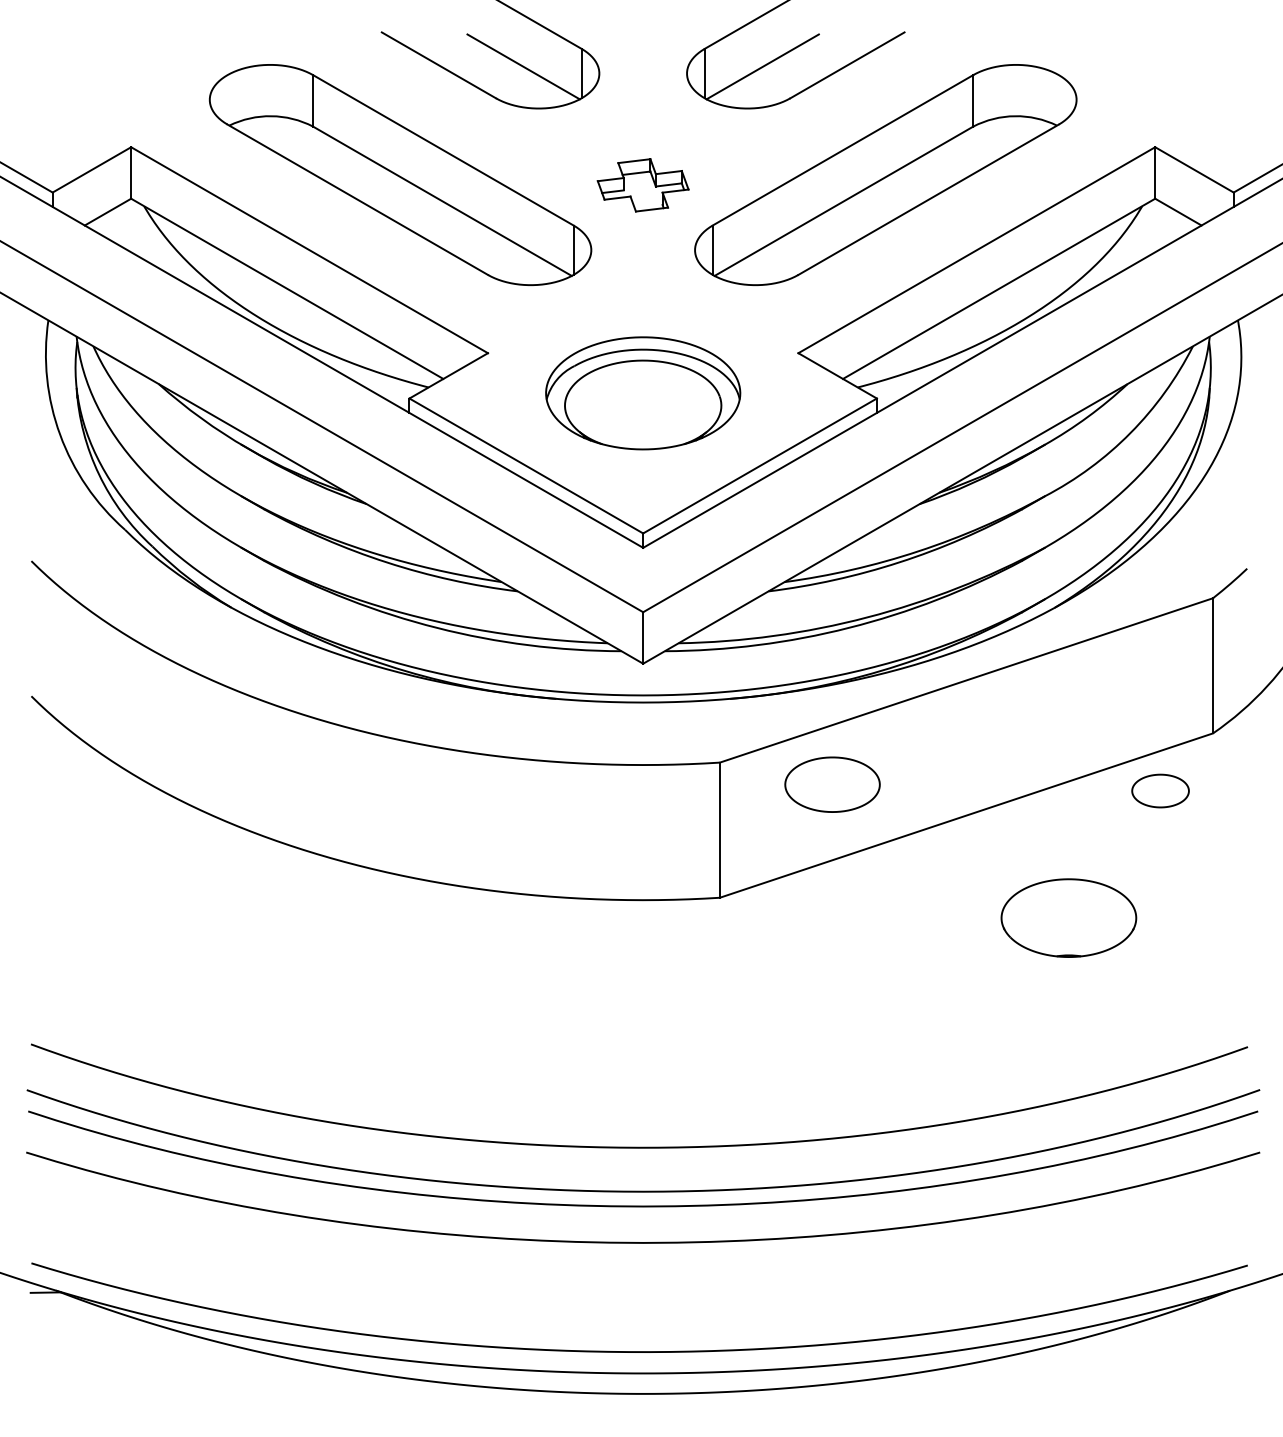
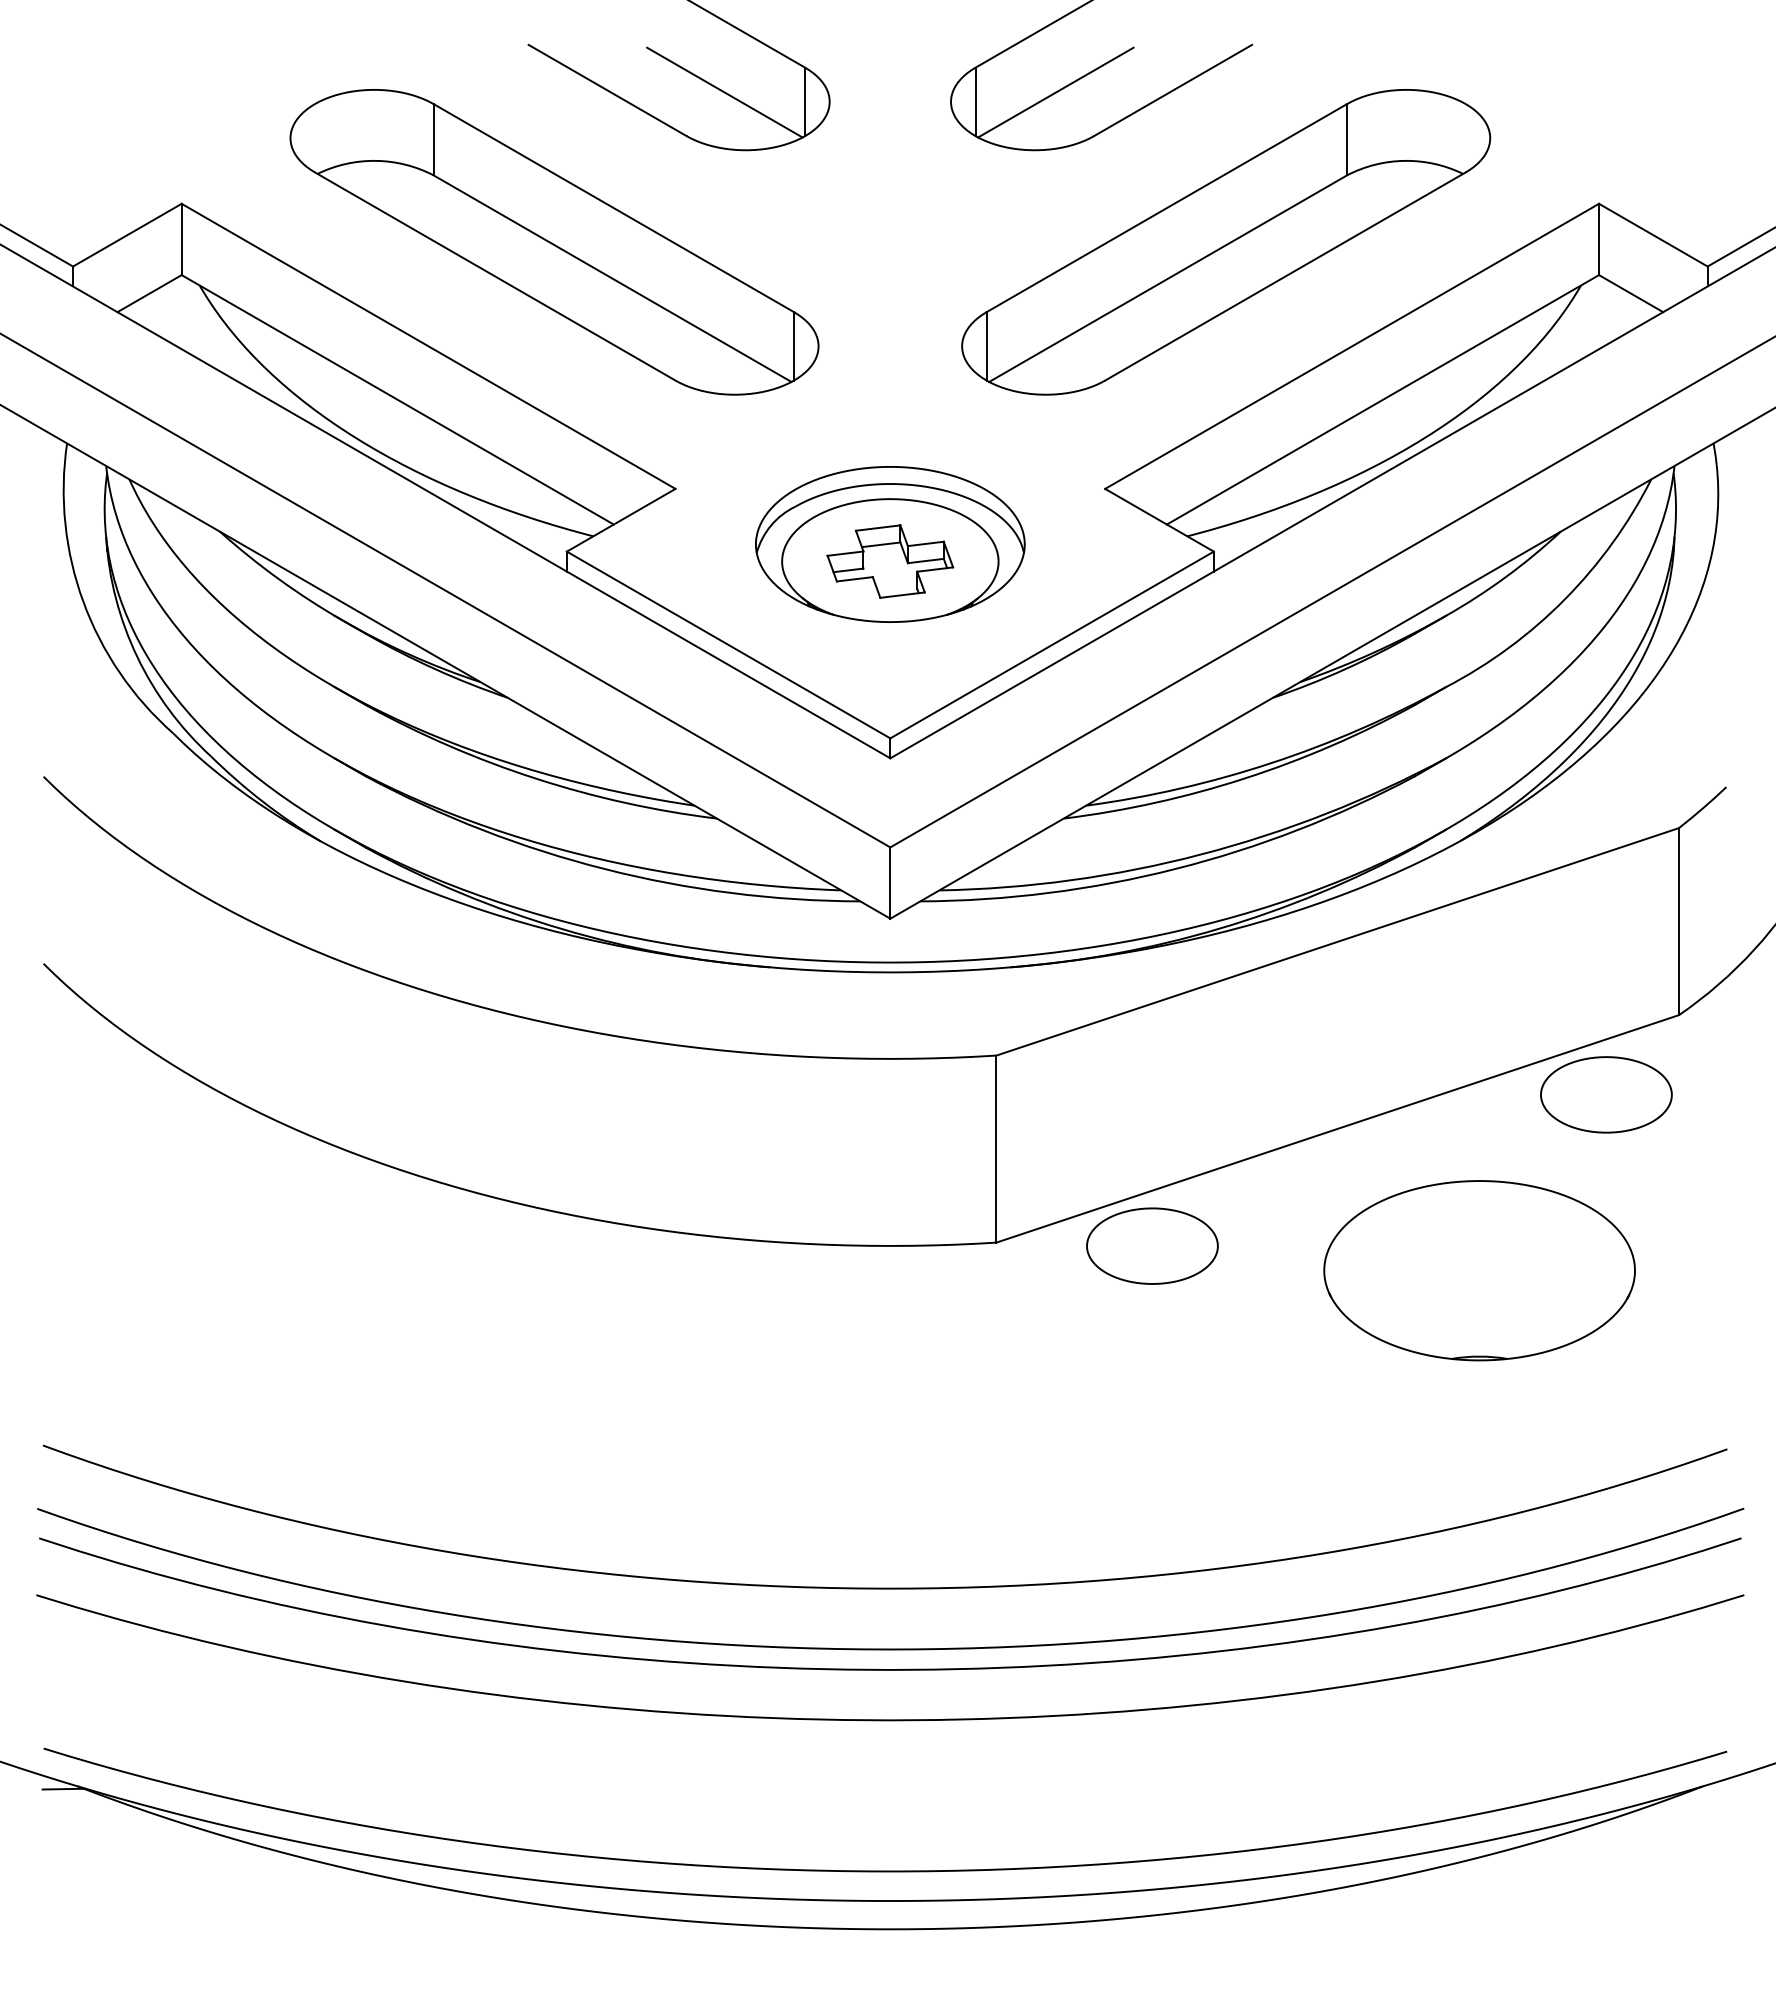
part: (643, 185) -> (890, 561), moved
part: (832, 784) -> (1152, 1245), moved
part: (1160, 790) -> (1606, 1094), size x1.67
part: (1068, 917) -> (1479, 1270), size x1.67

